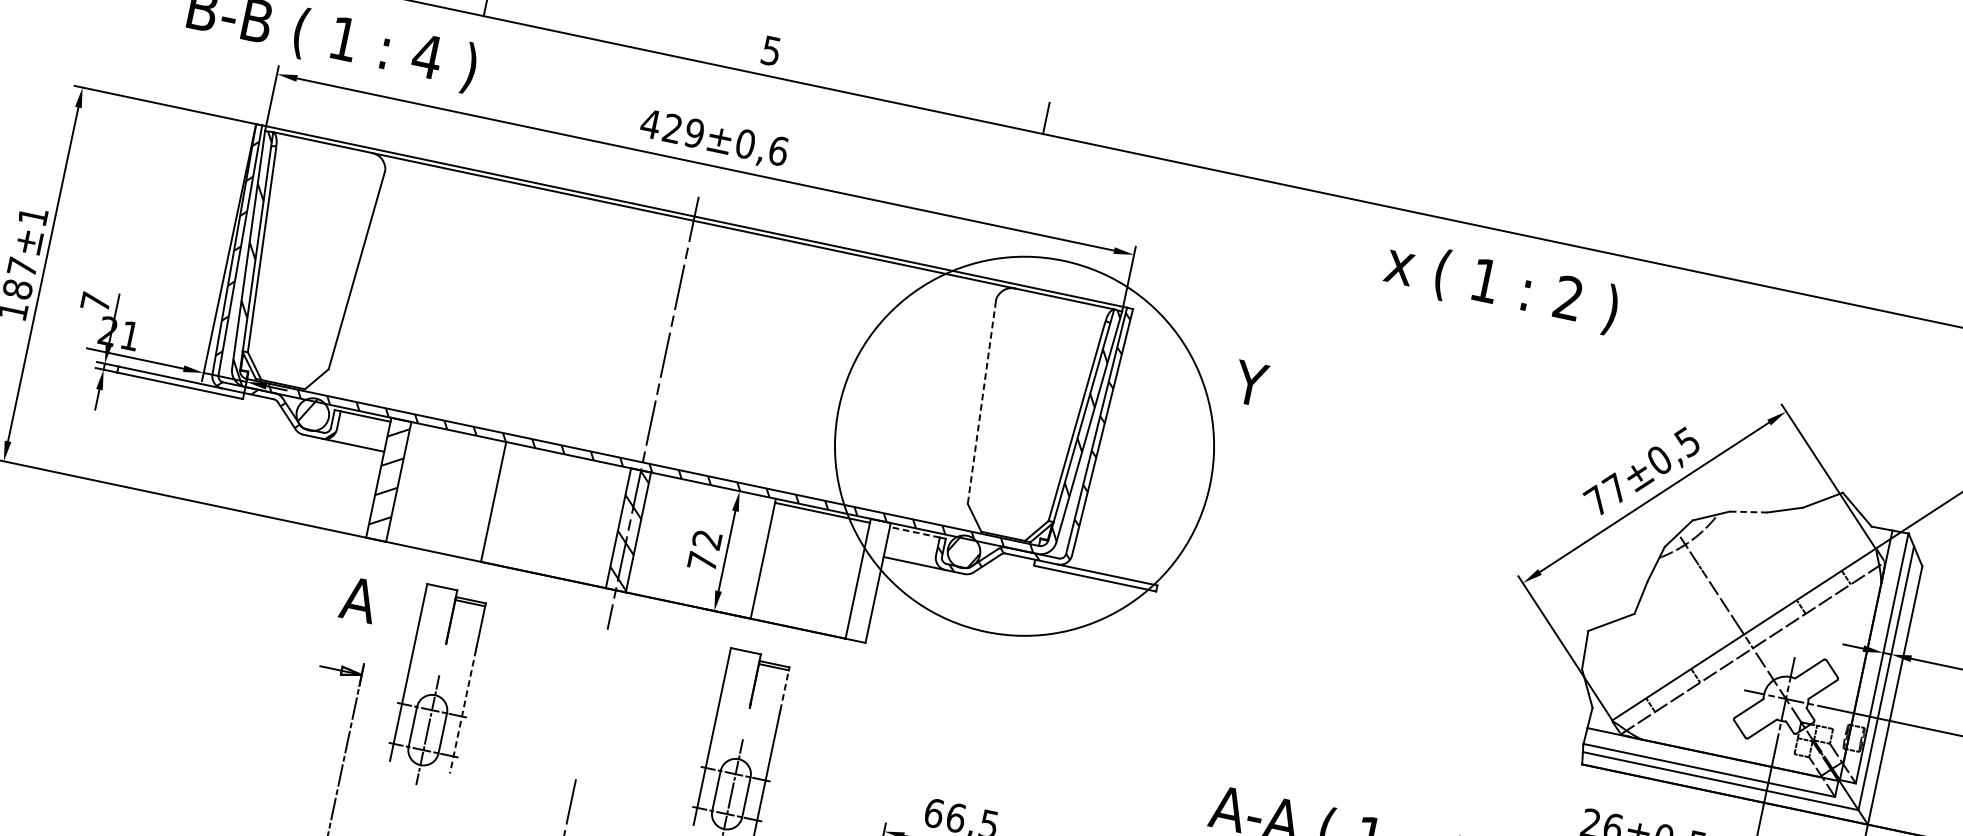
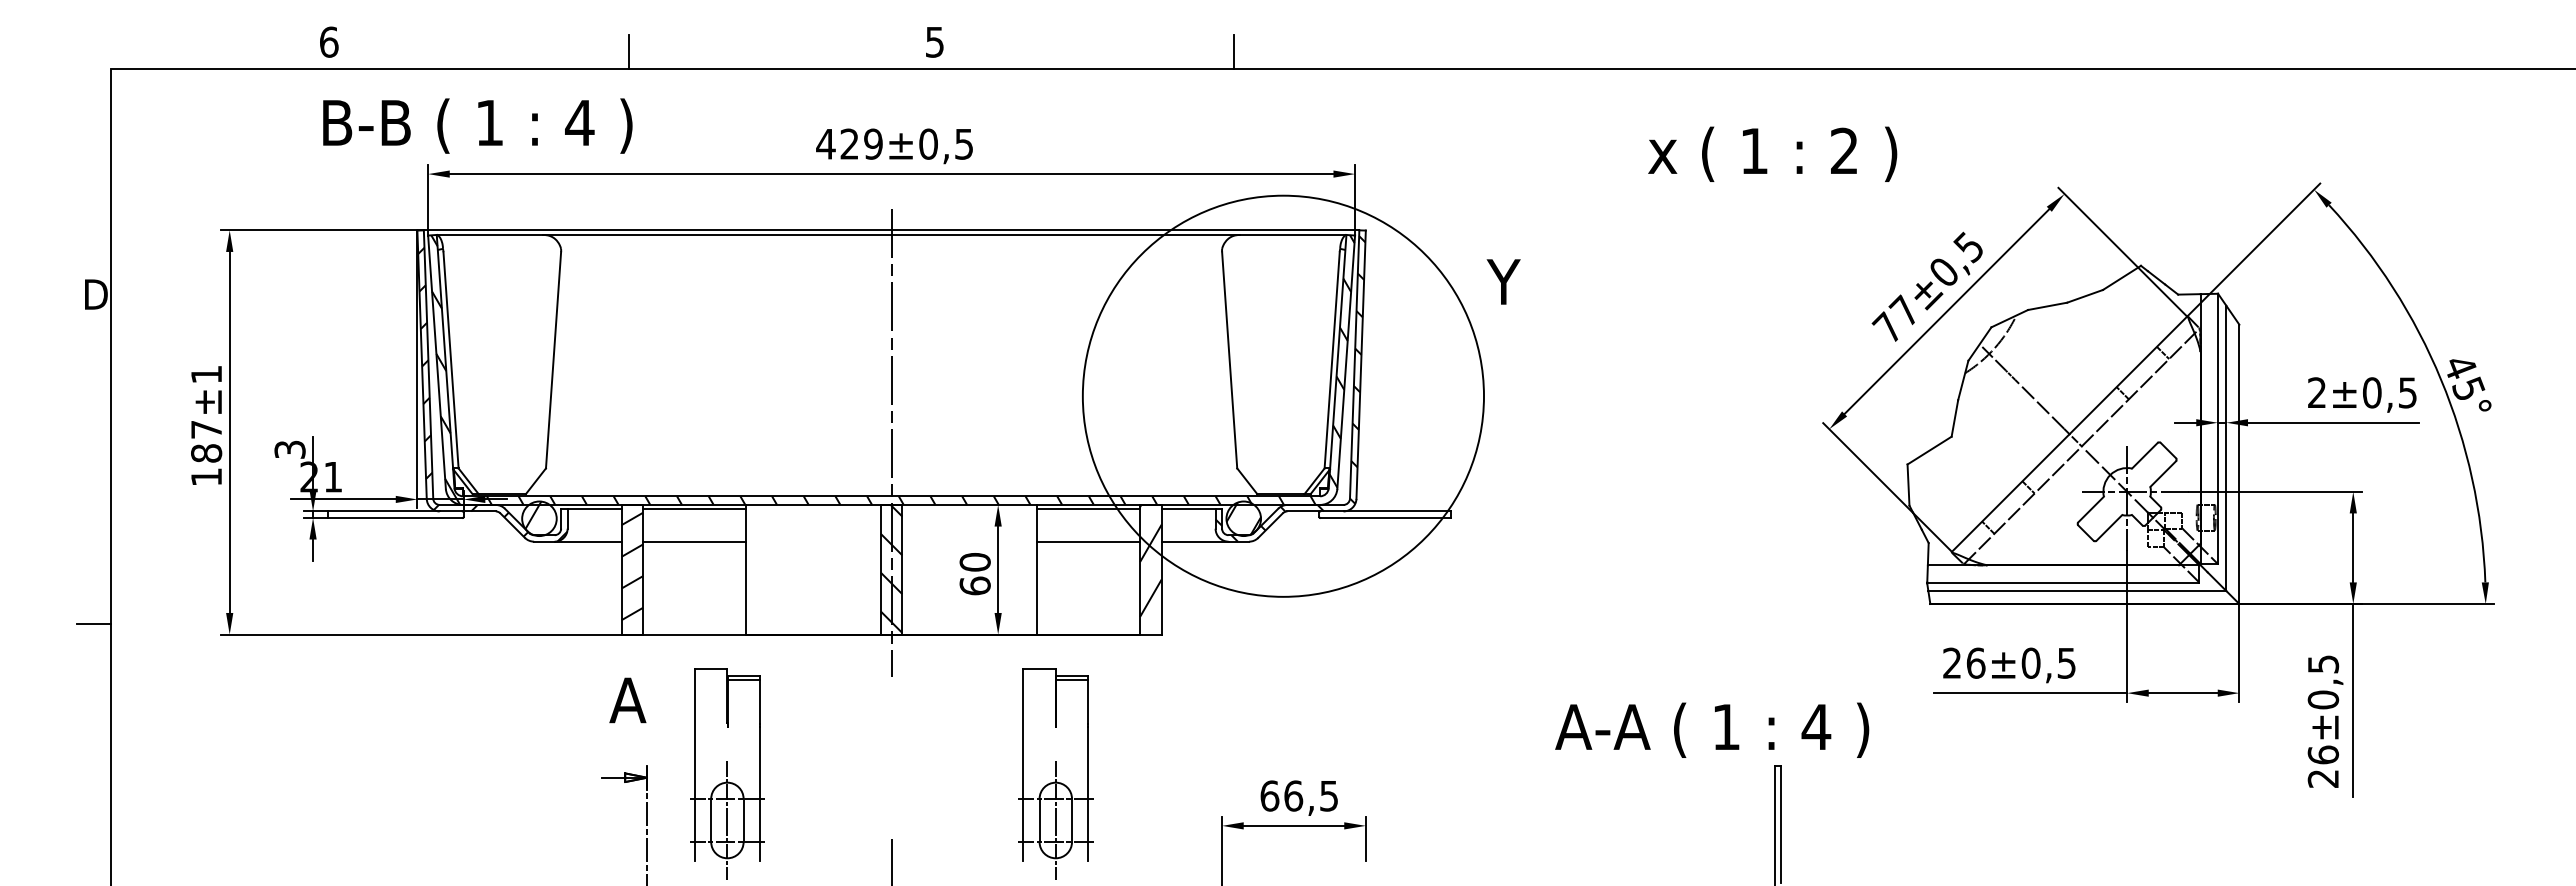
text: (778, 150) -> (964, 143), ±0,6 -> ±0,5
text: (1501, 286) -> (1772, 153), moved
text: (95, 301) -> (289, 449), 7 -> 3
line: (981, 402) -> (1229, 360), dashed -> solid
line: (457, 436) -> (694, 509), added
line: (451, 465) -> (694, 541), added
line: (1748, 512) -> (2047, 306), dashed -> solid
line: (914, 532) -> (1188, 509), dashed -> solid
line: (816, 542) -> (1088, 541), added
text: (704, 550) -> (974, 574), 72 -> 60
hatch: (867, 580) -> (1150, 569), added
line: (784, 690) -> (1088, 701), dashed -> solid
line: (462, 711) -> (759, 793), dashed -> solid

